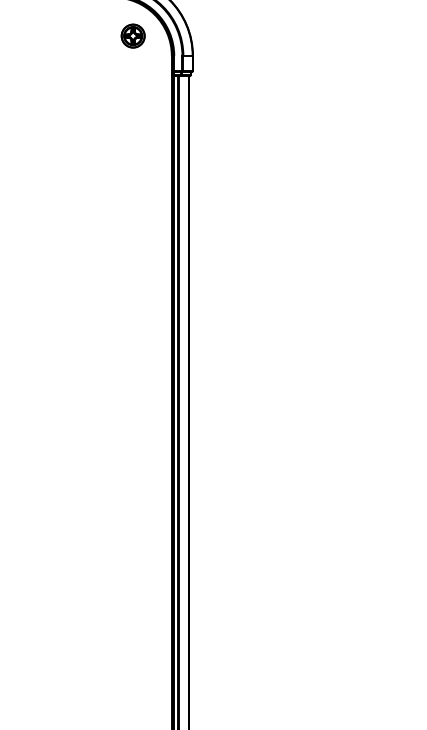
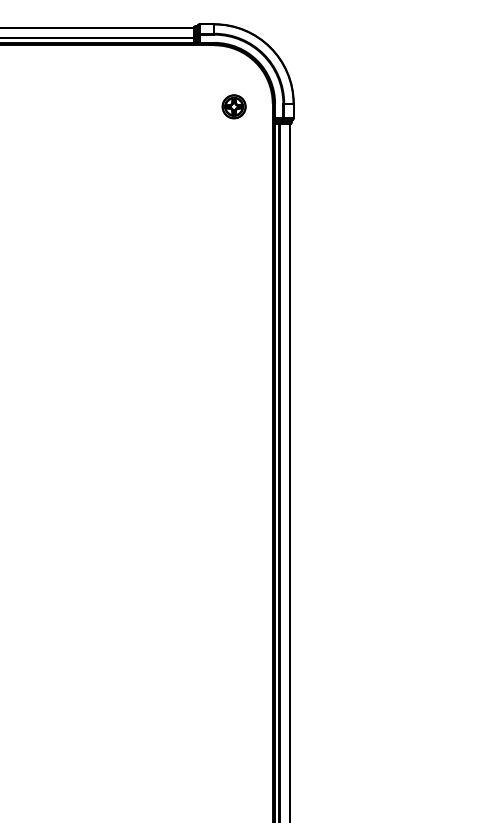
part: (132, 35) -> (233, 106), moved

